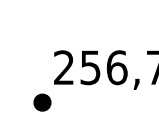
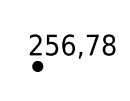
part: (42, 102) -> (37, 66), moved

